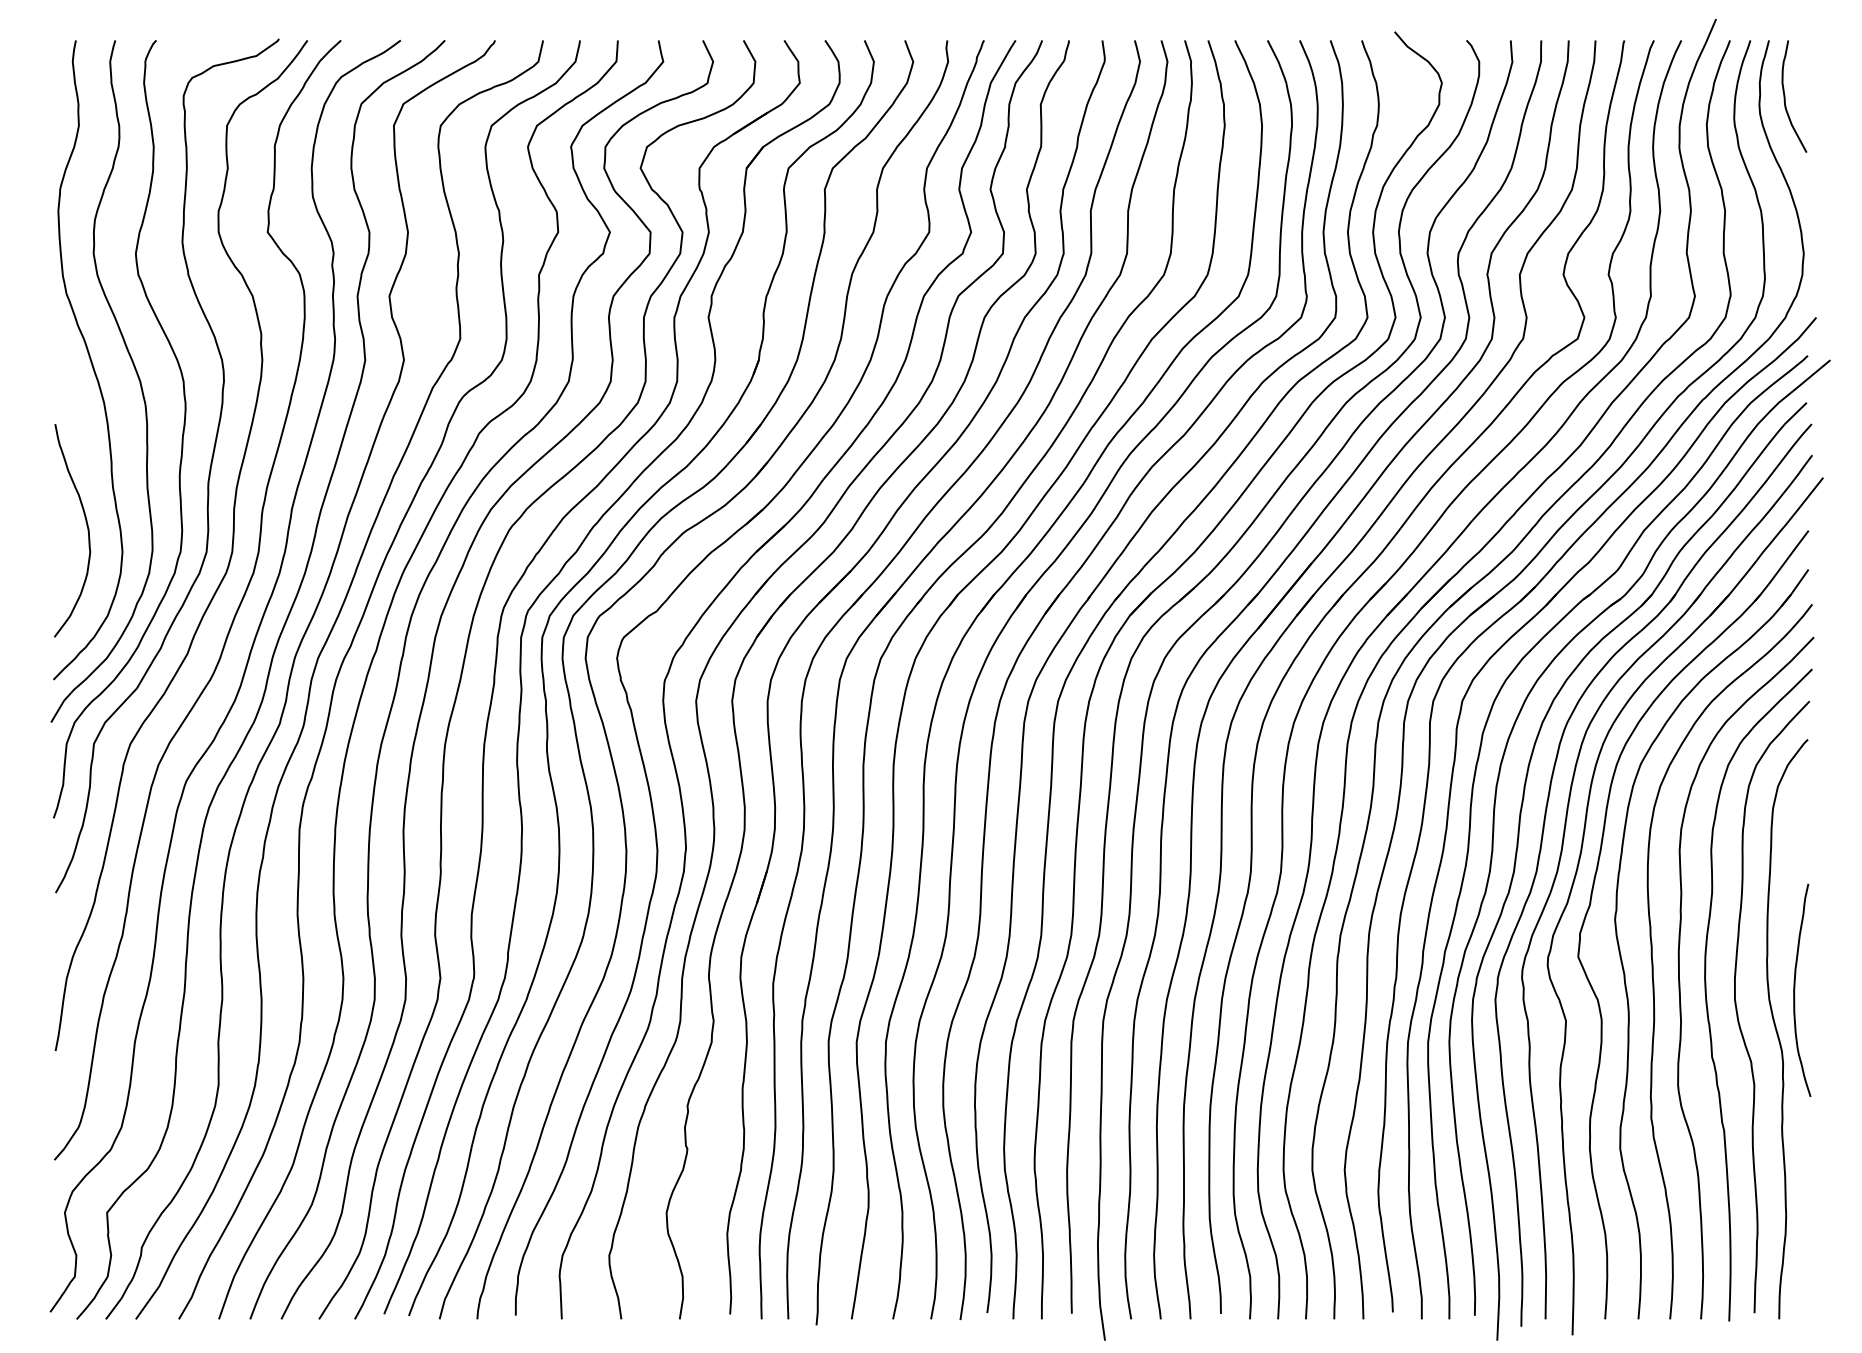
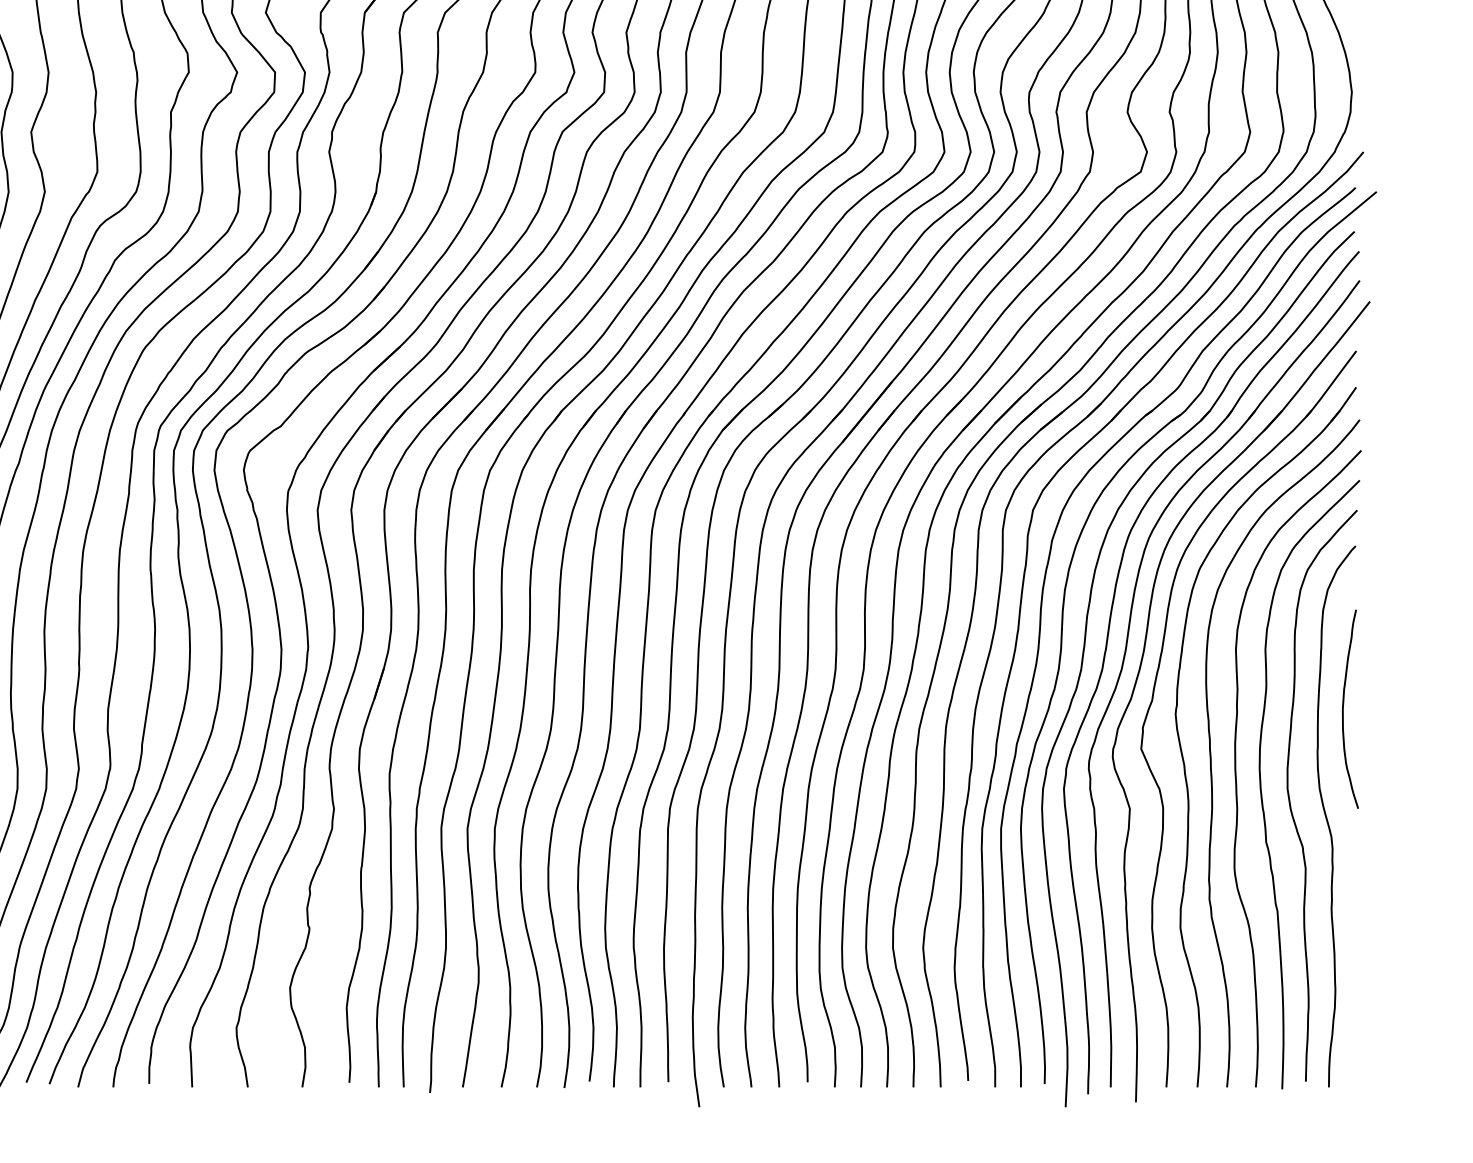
curve: (1795, 989) -> (1344, 708), moved

